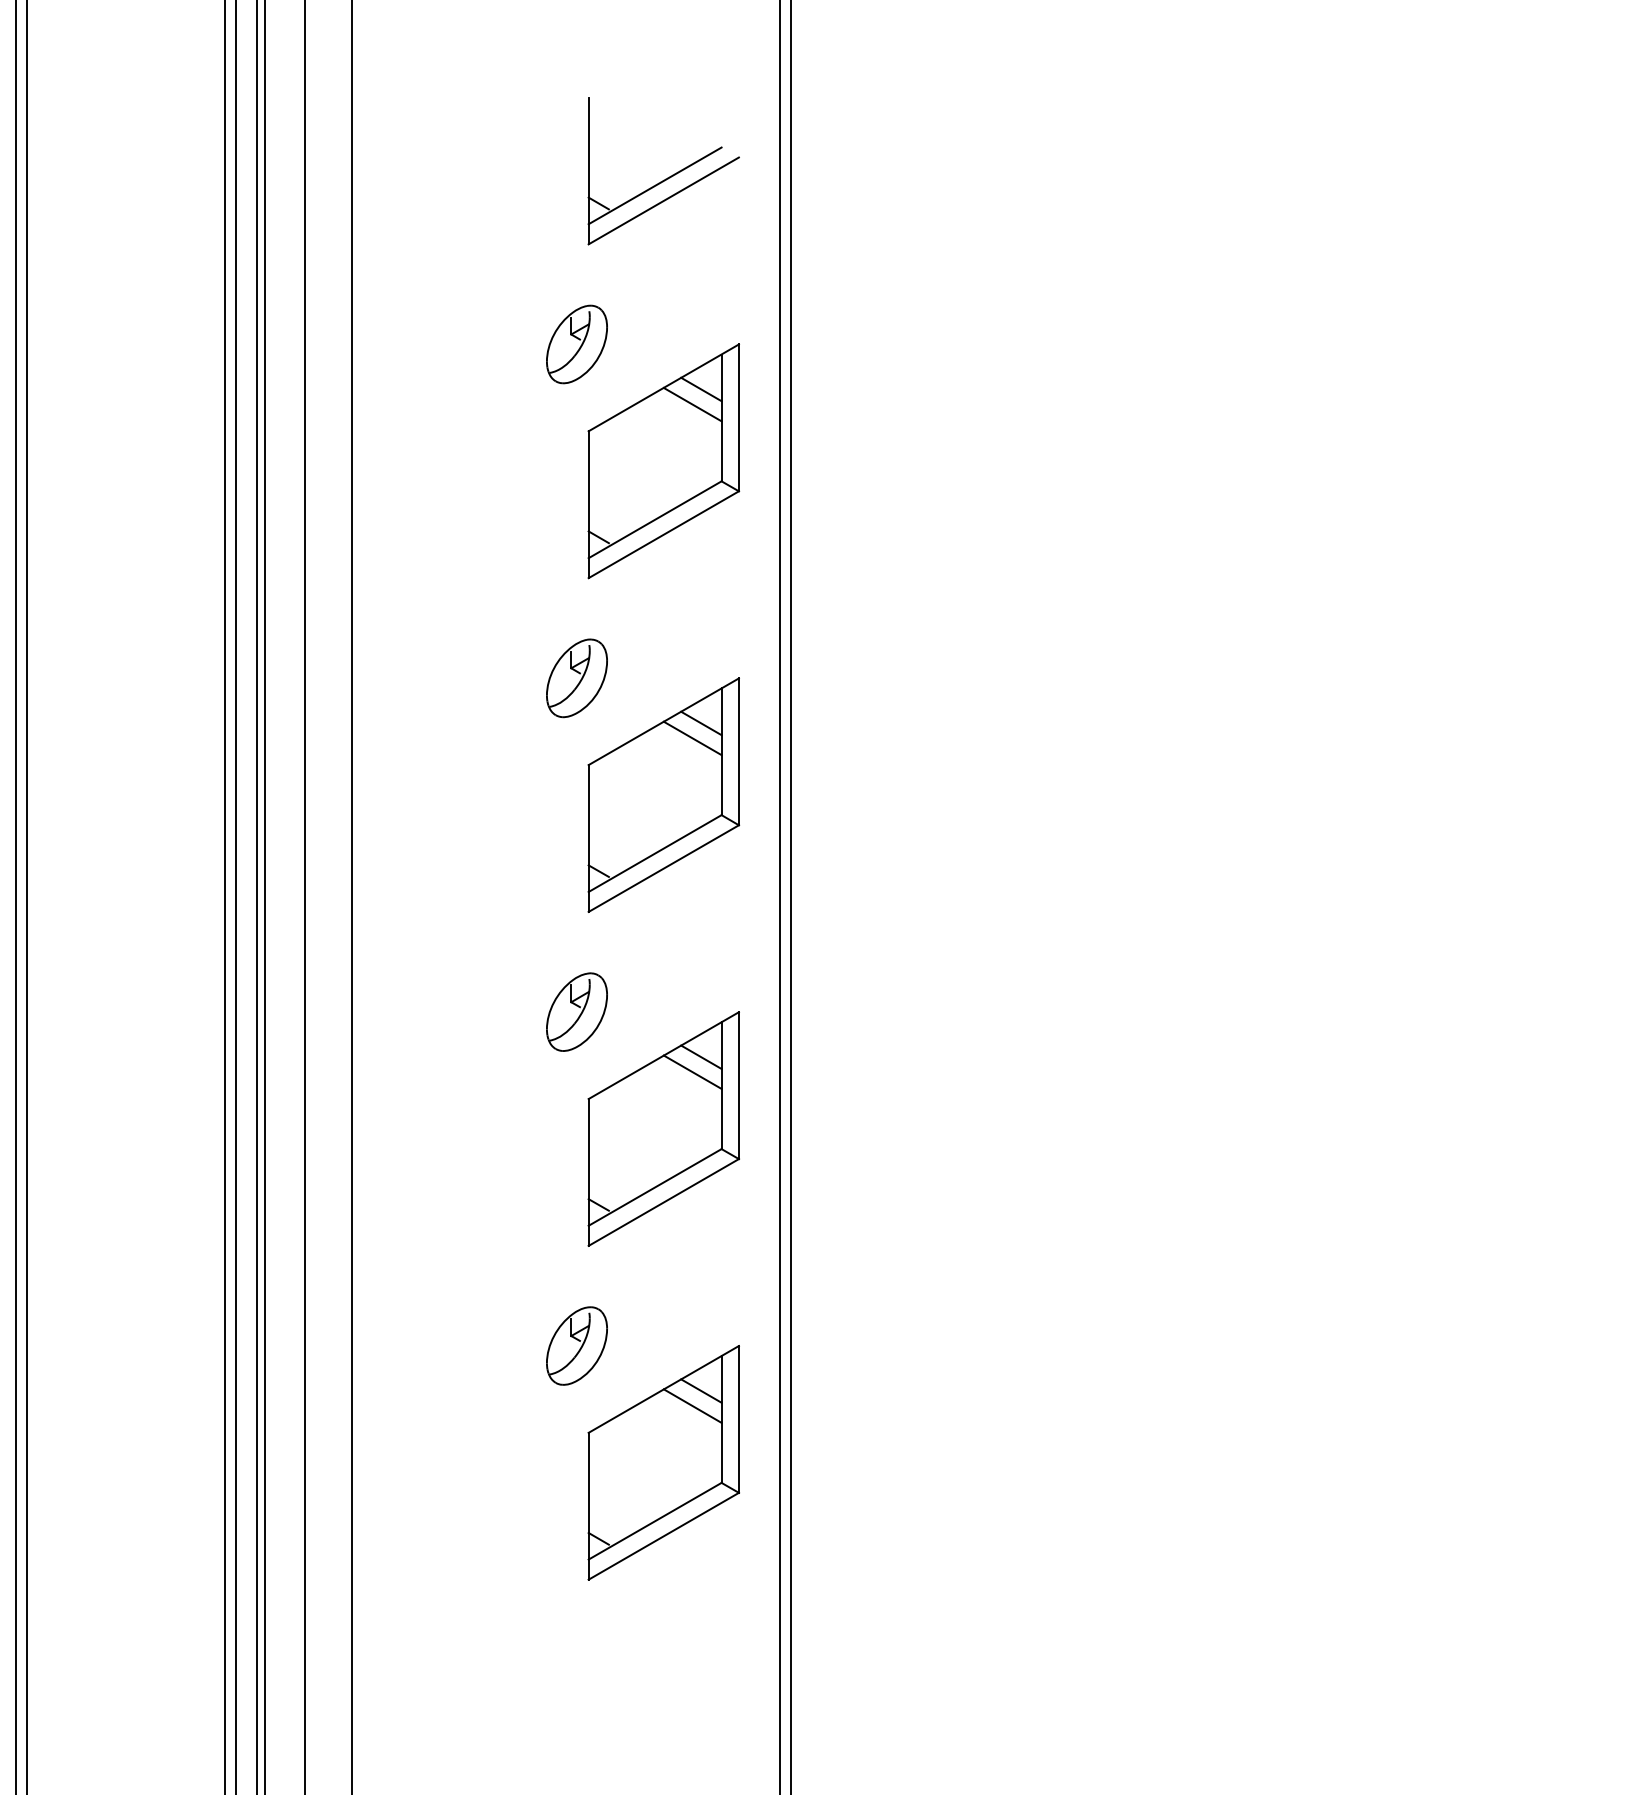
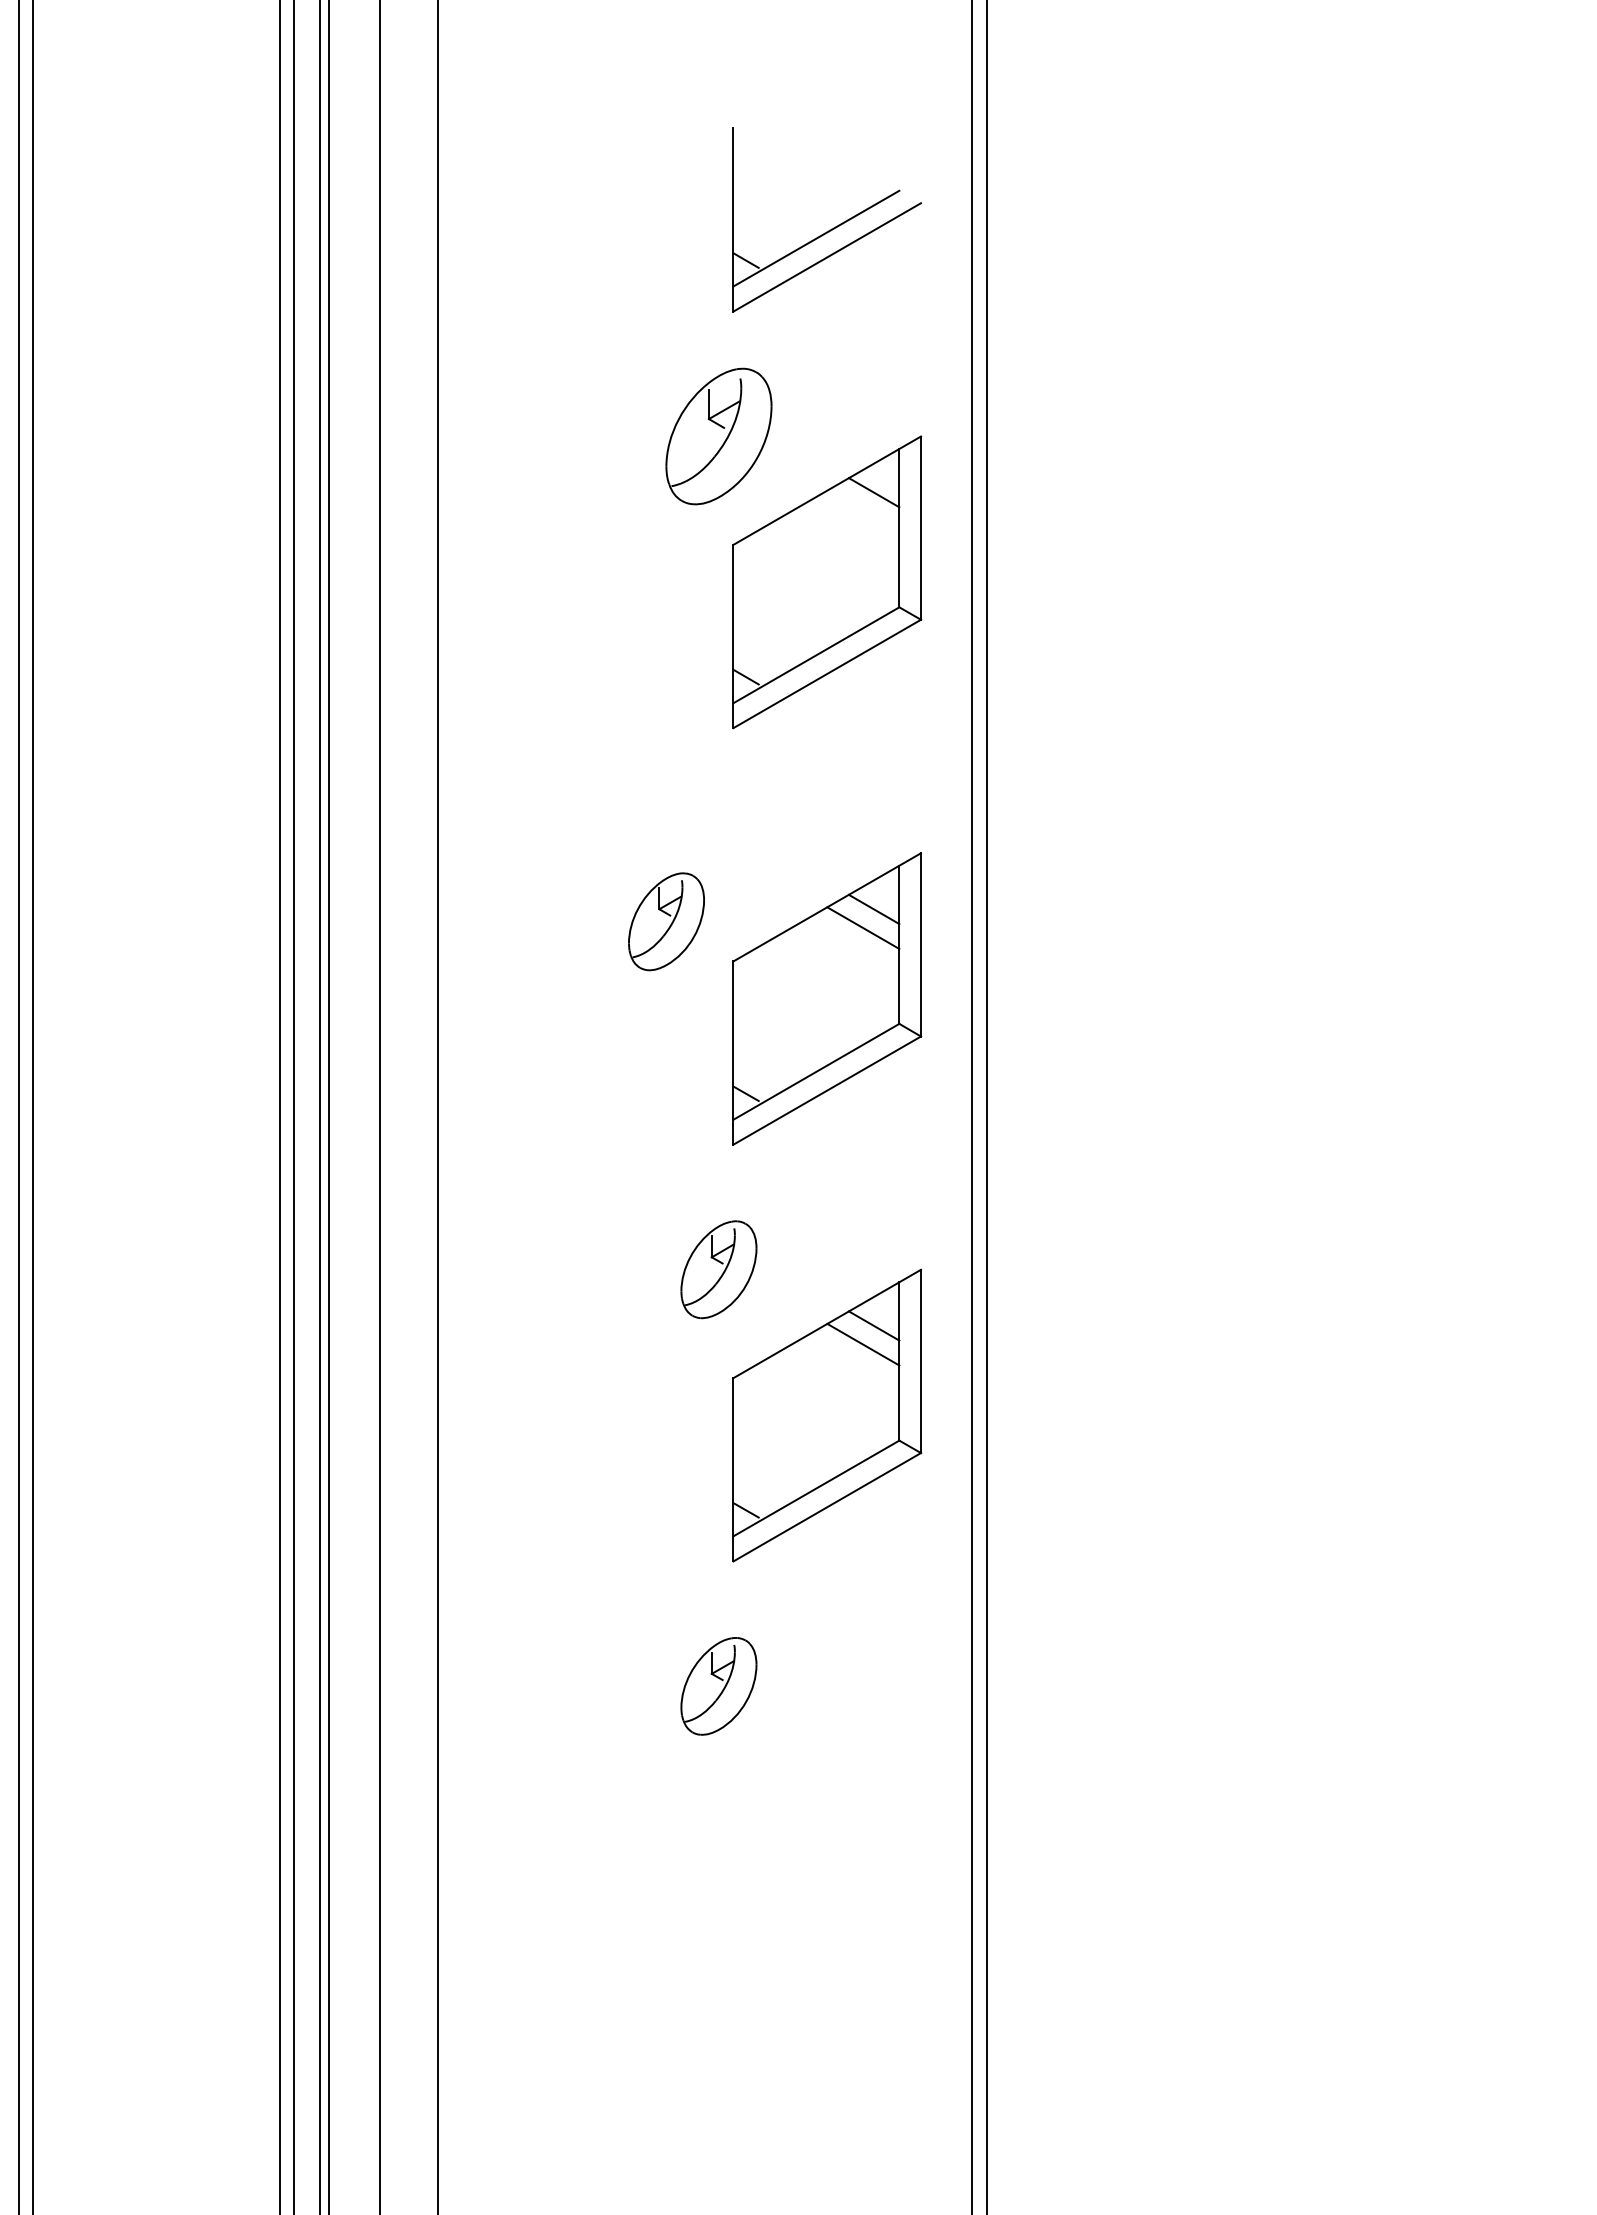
part: (576, 344) -> (718, 436), size x1.4
line: (692, 404) -> (863, 511), removed
part: (576, 678) -> (665, 921), moved
part: (663, 1462) -> (826, 1831), removed

